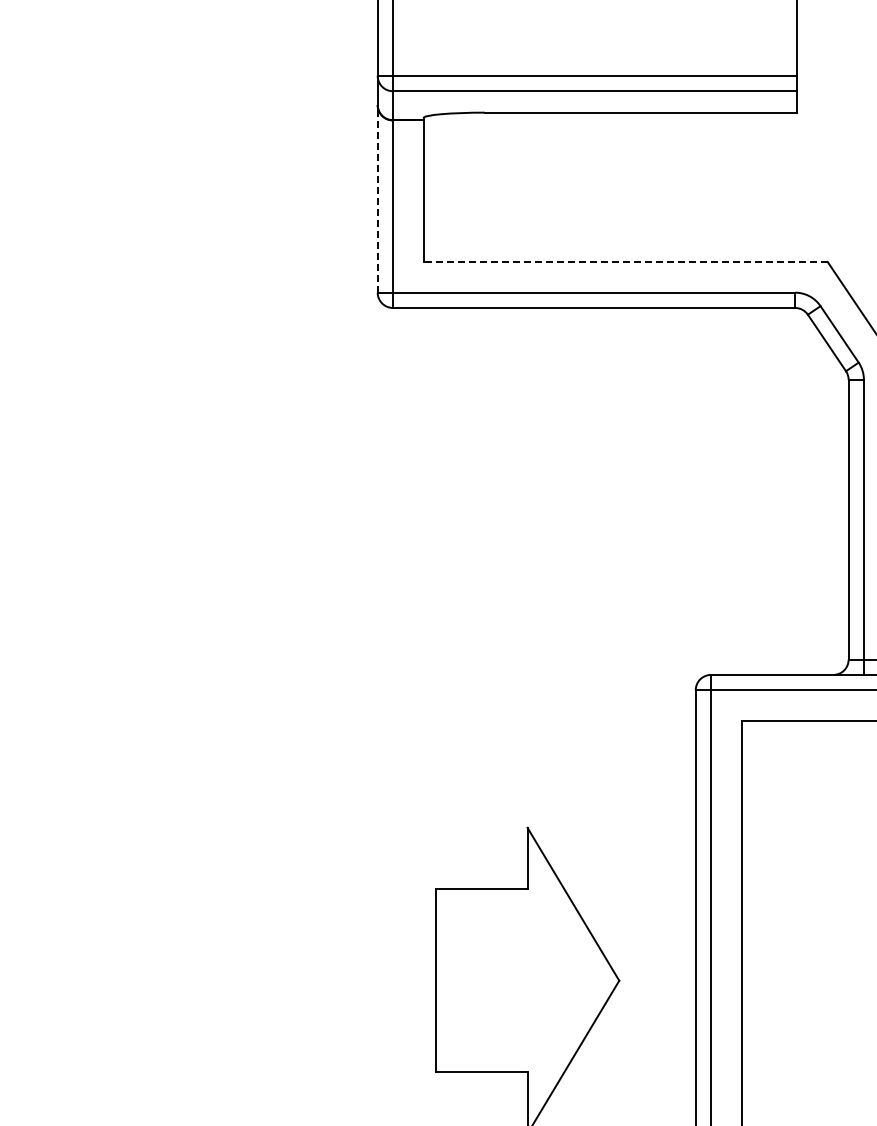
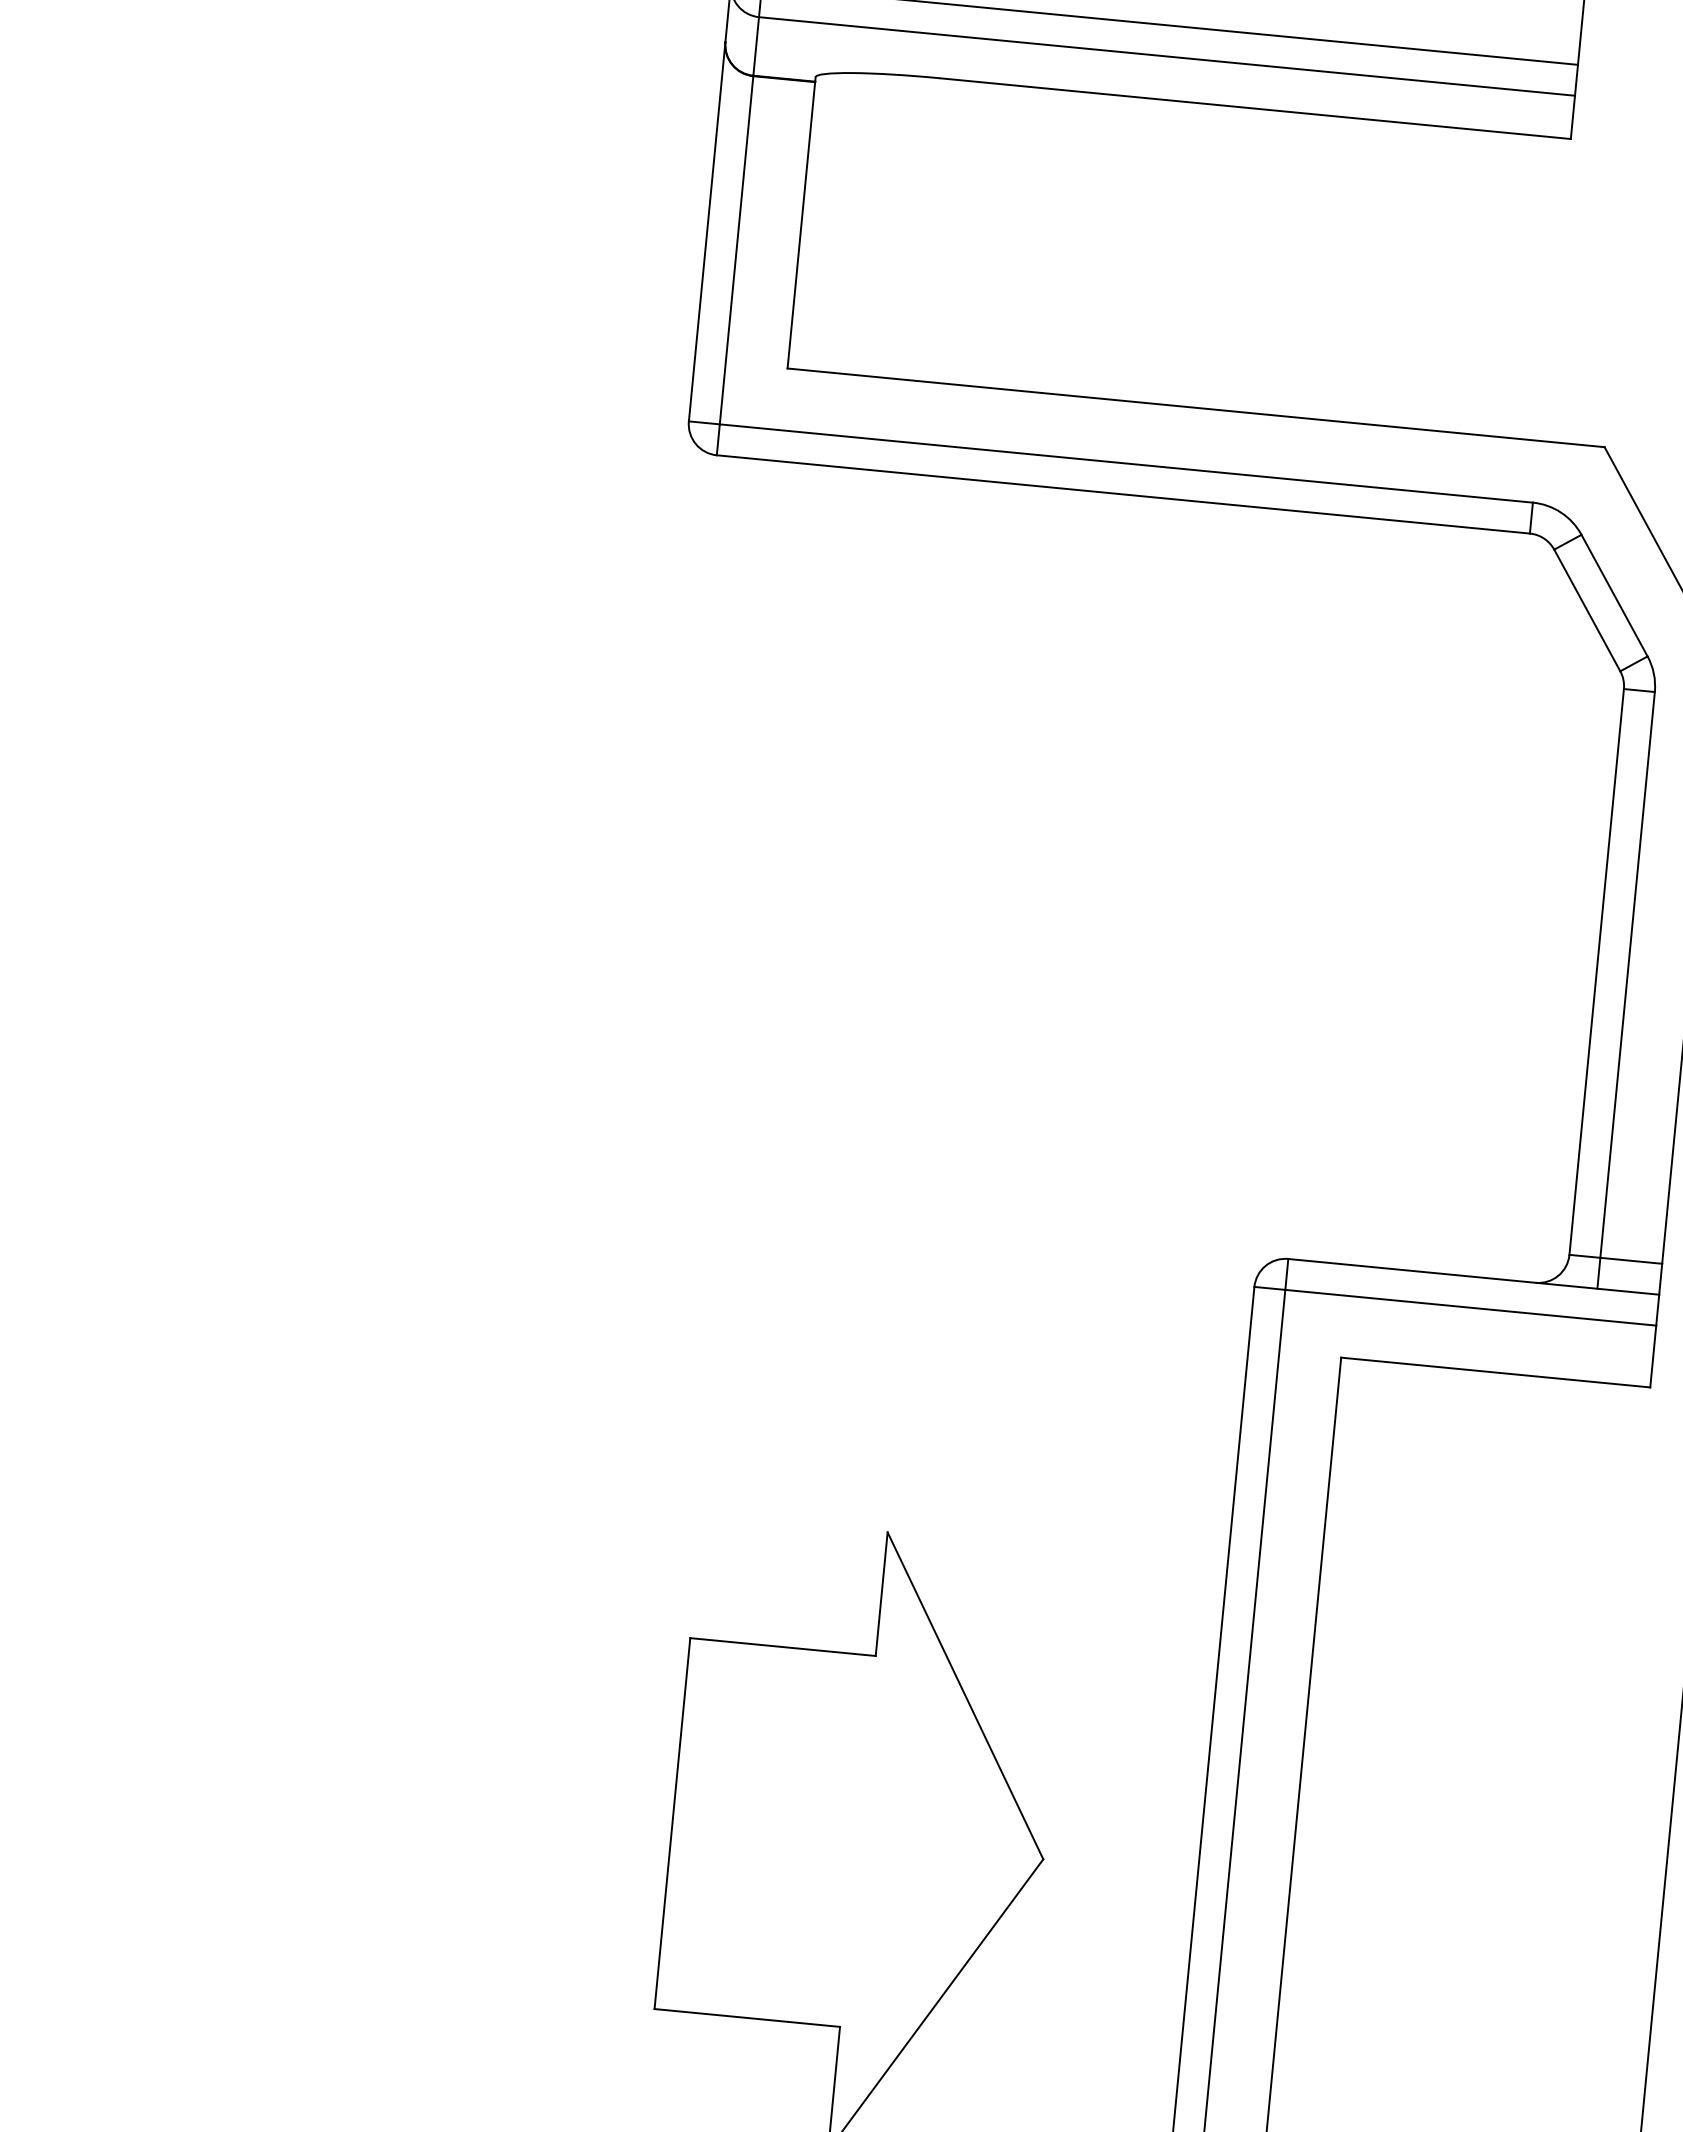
line: (377, 198) -> (706, 230), dashed -> solid
line: (625, 262) -> (1195, 408), dashed -> solid

